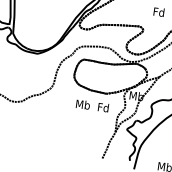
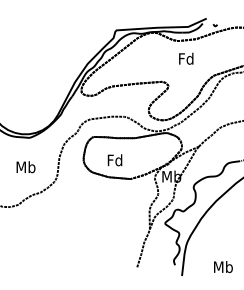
text: (82, 104) -> (25, 167), moved
text: (103, 107) -> (114, 160), moved

